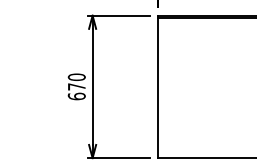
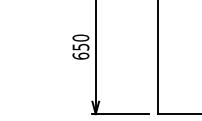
text: (76, 86) -> (80, 46), 670 -> 650

